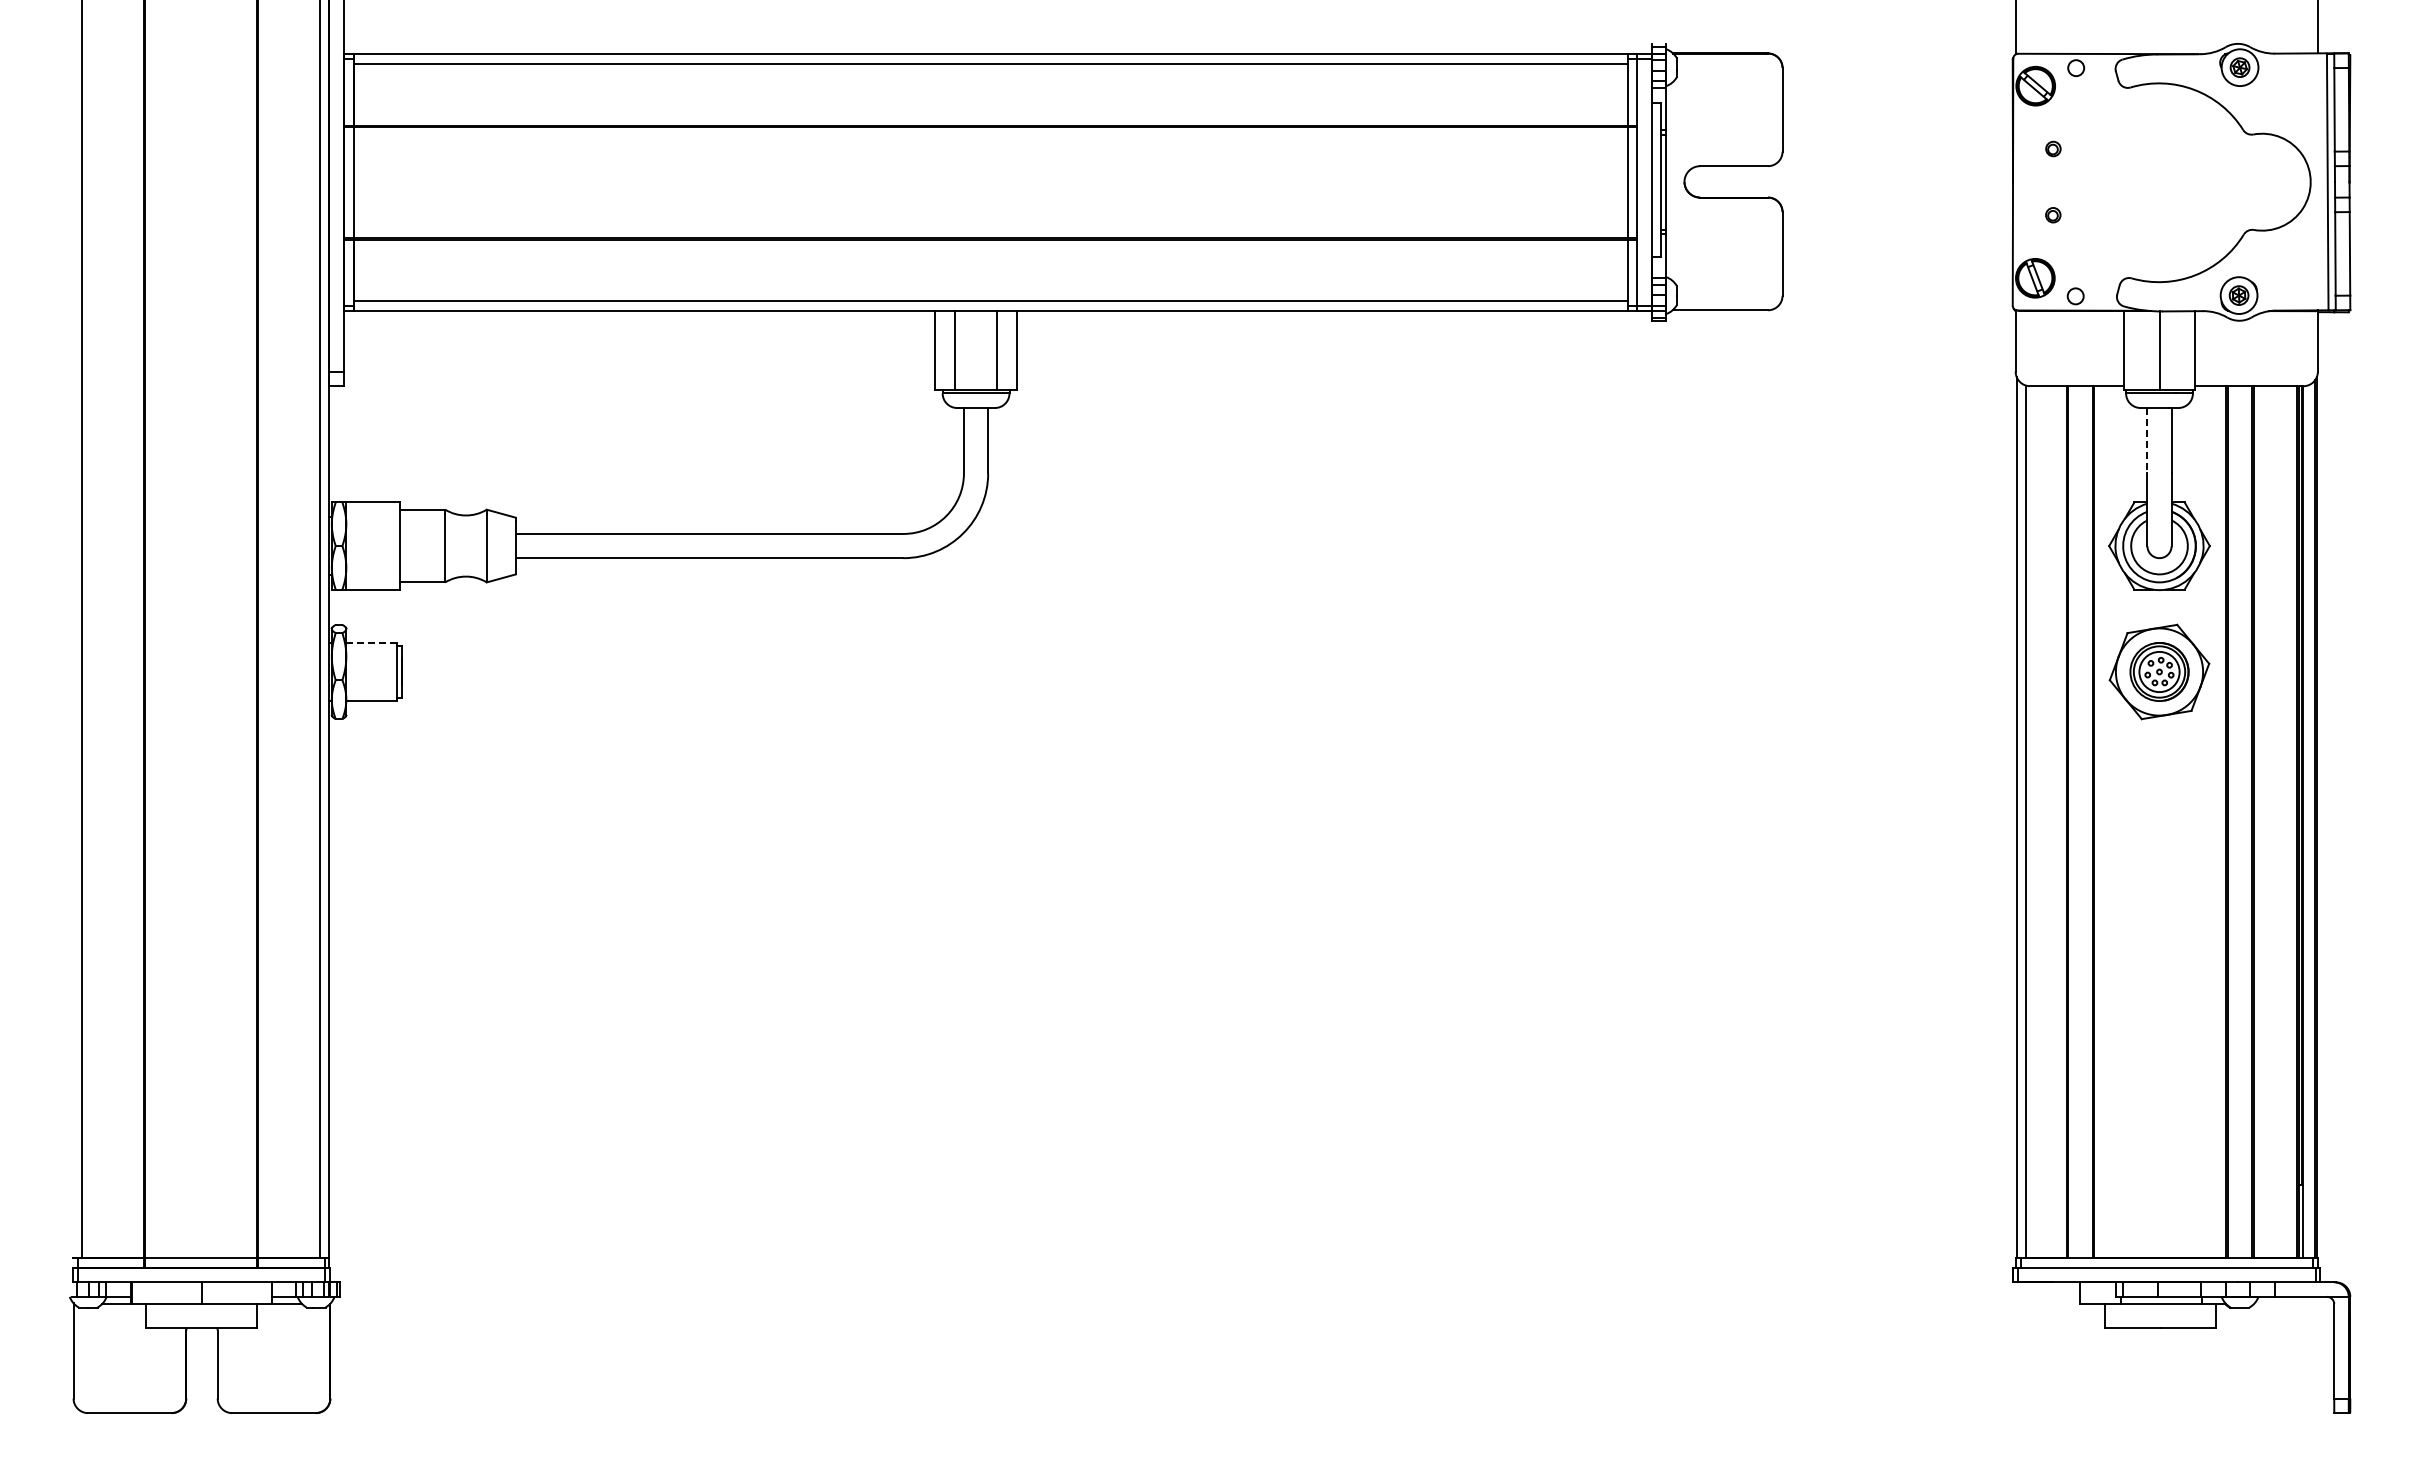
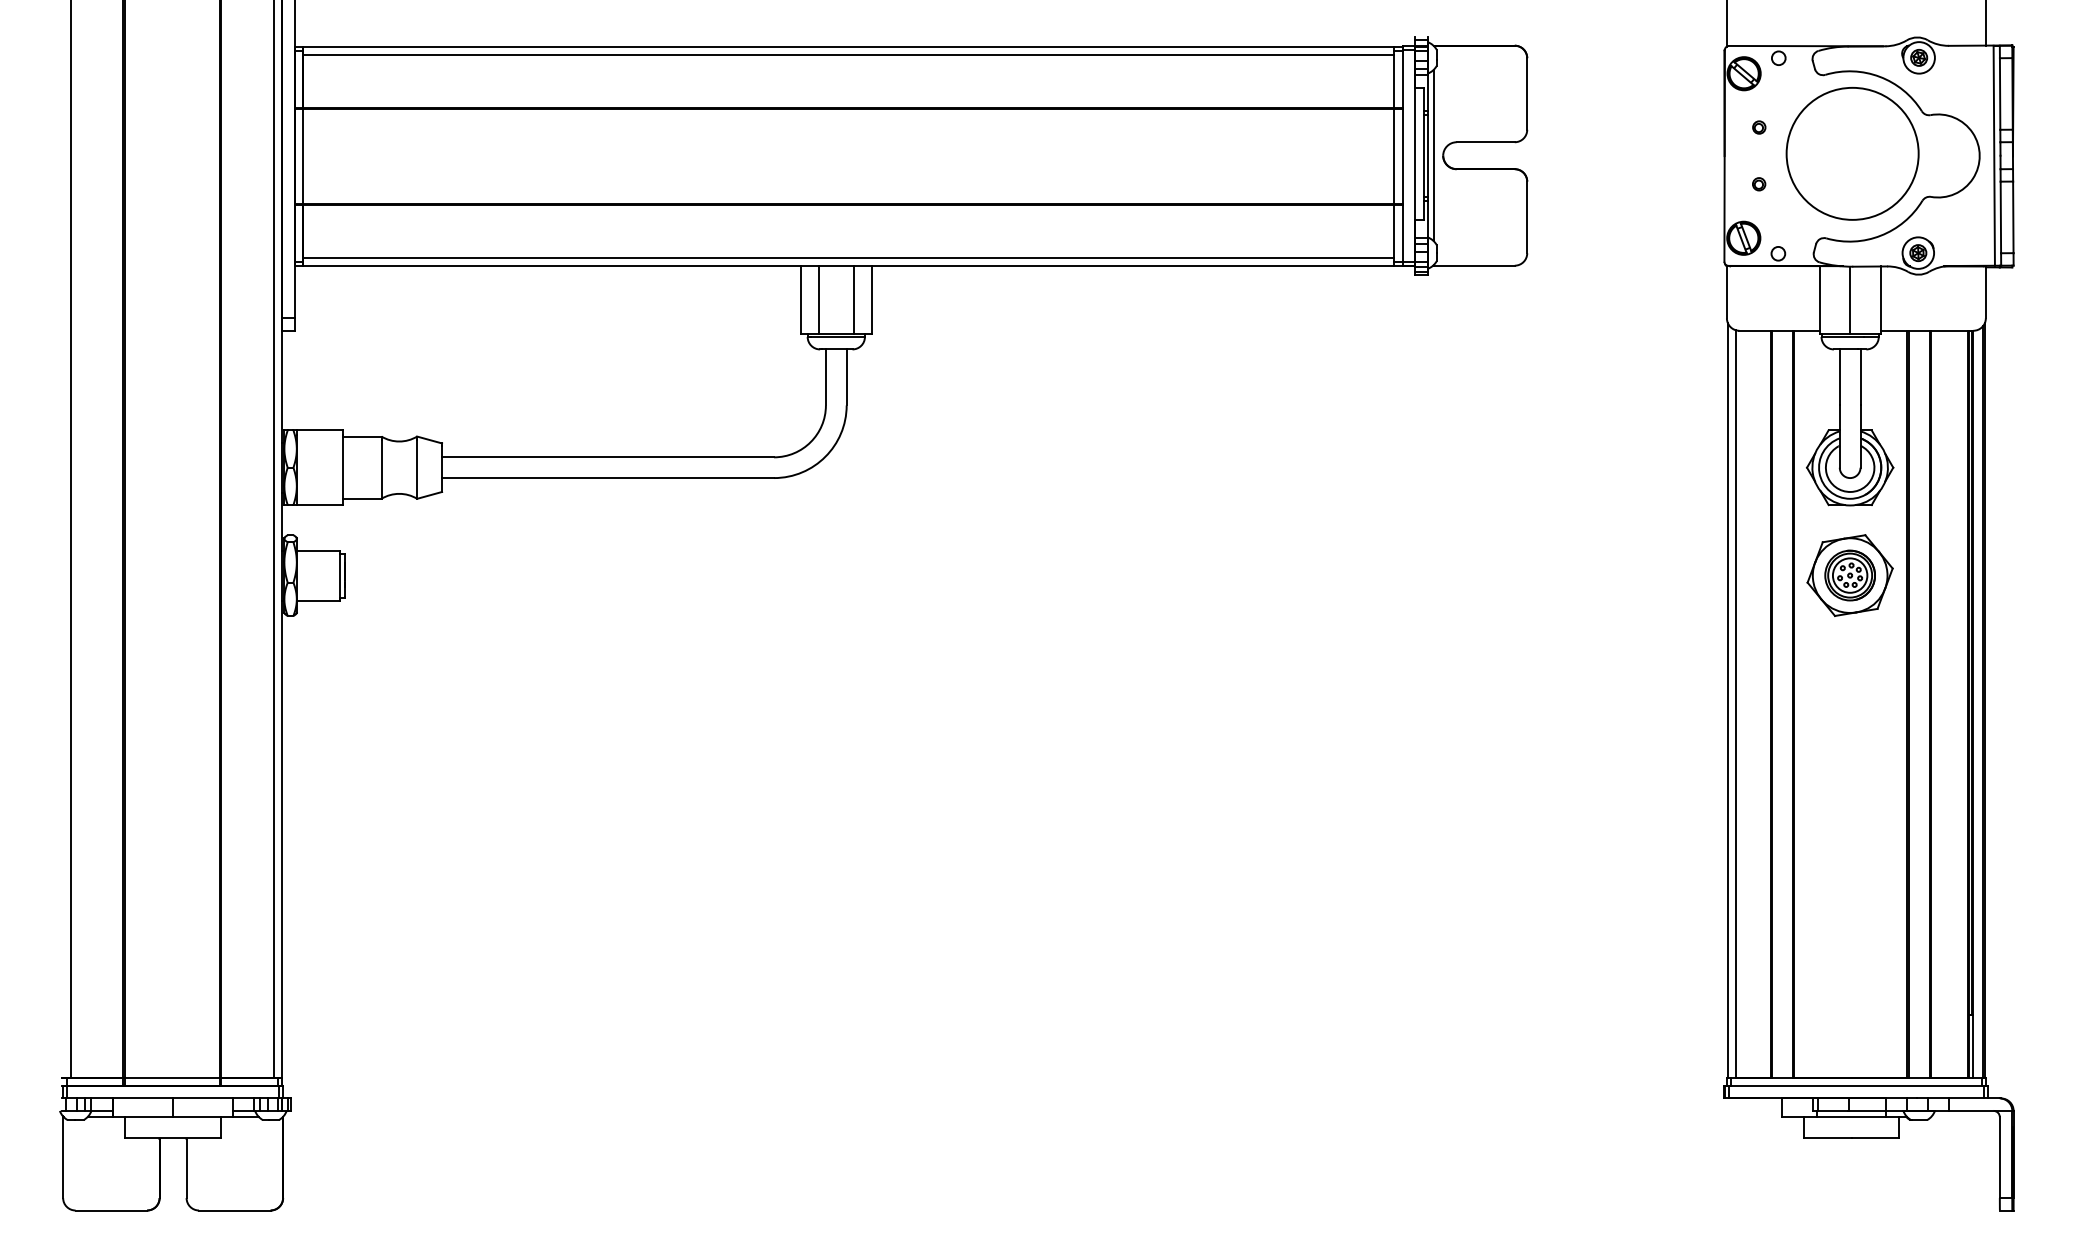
circle: (2162, 179) -> (1852, 153), added
line: (1673, 181) -> (1433, 155), added
line: (2147, 440) -> (1839, 377), dashed -> solid
line: (372, 642) -> (319, 550), dashed -> solid

